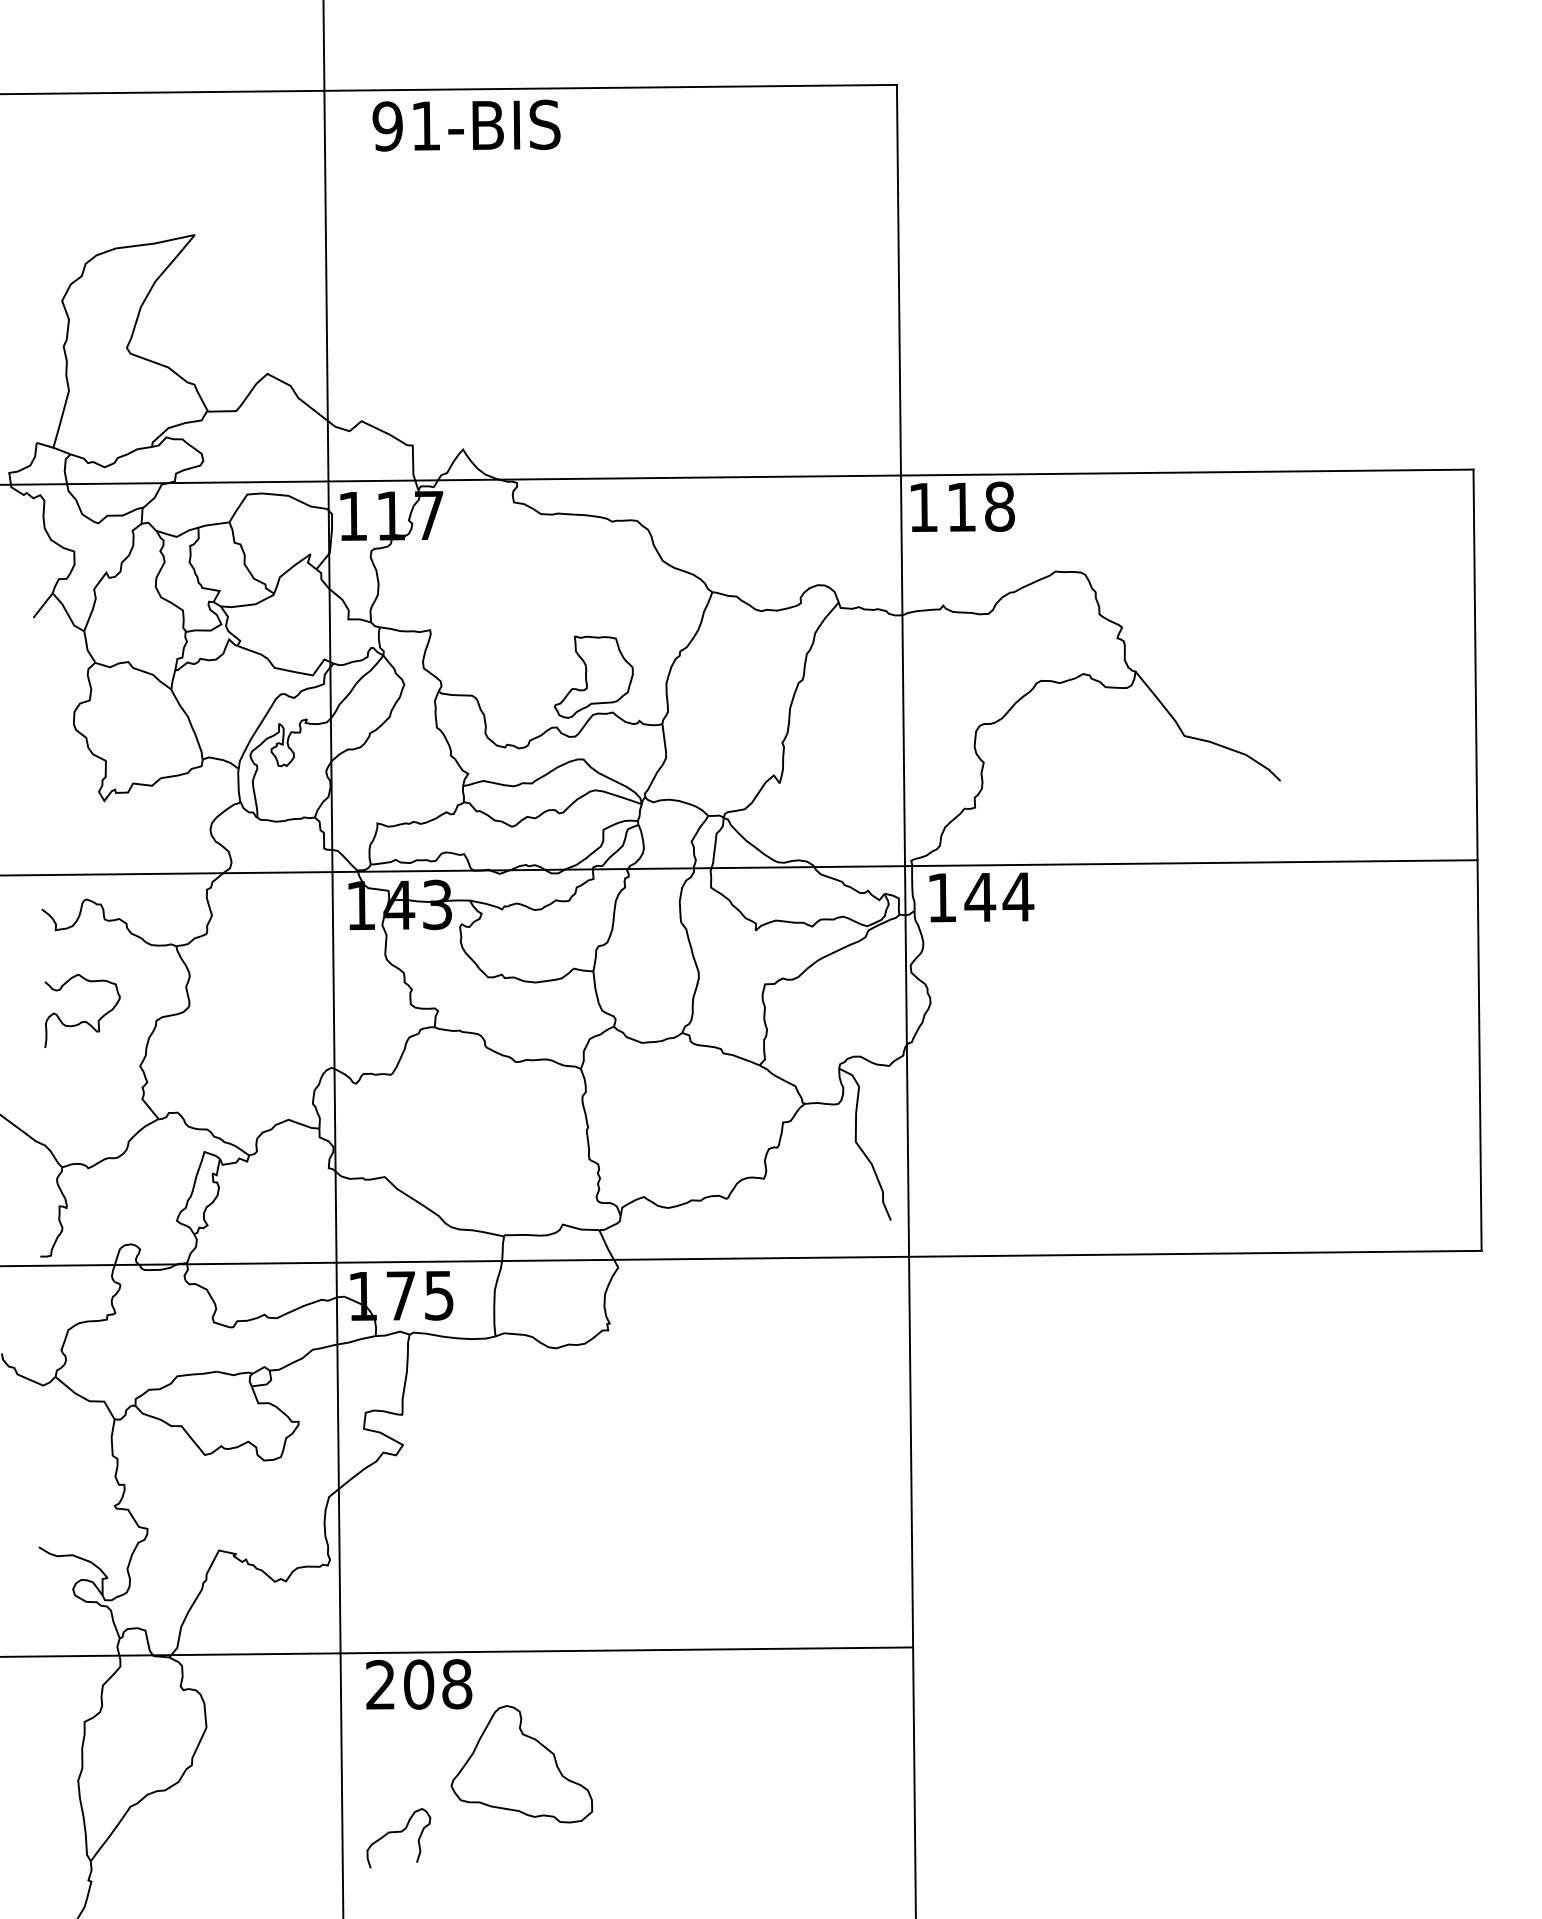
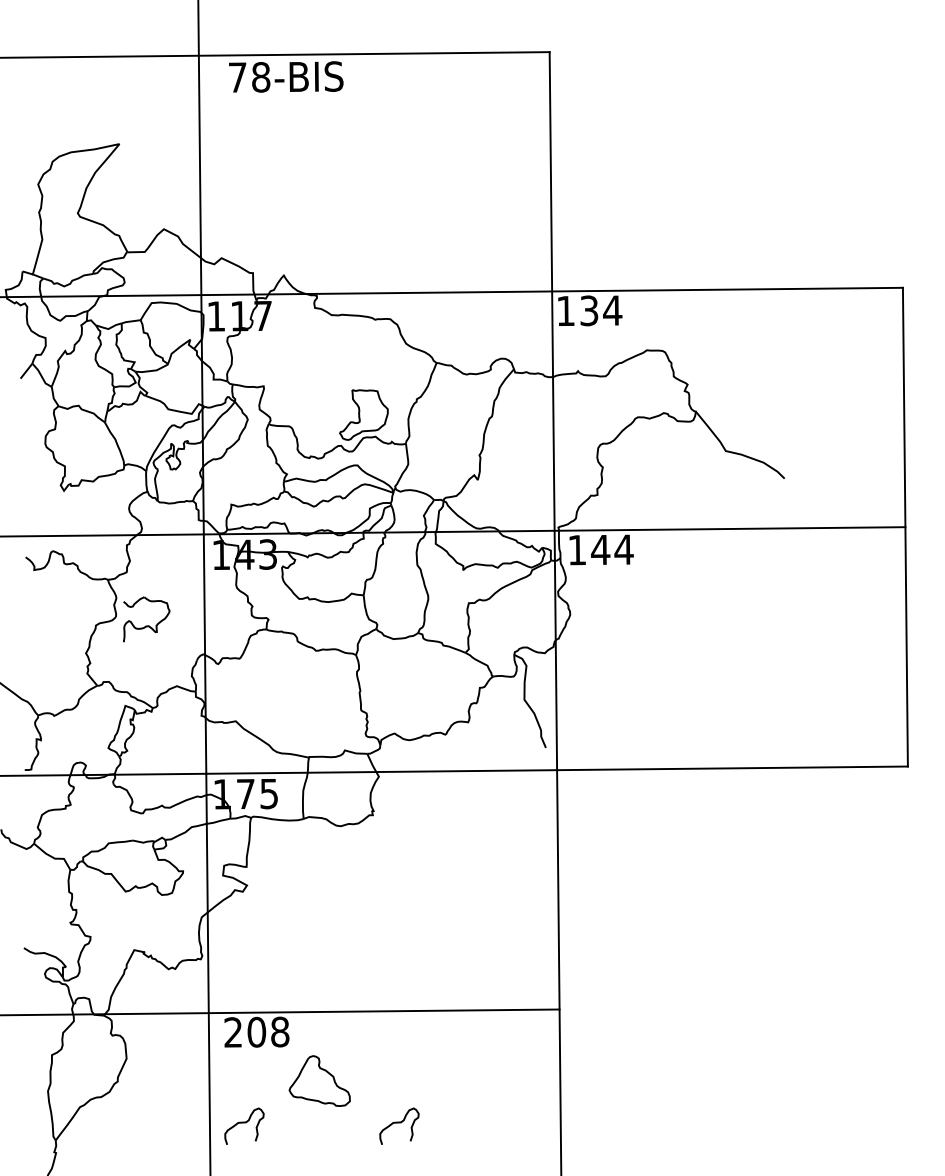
text: (407, 126) -> (249, 77), 91-BIS -> 78-BIS
text: (981, 506) -> (601, 310), 118 -> 134
part: (82, 1010) -> (146, 619), moved
part: (521, 1763) -> (319, 1080), size x0.7
curve: (651, 1833) -> (399, 1123), added

